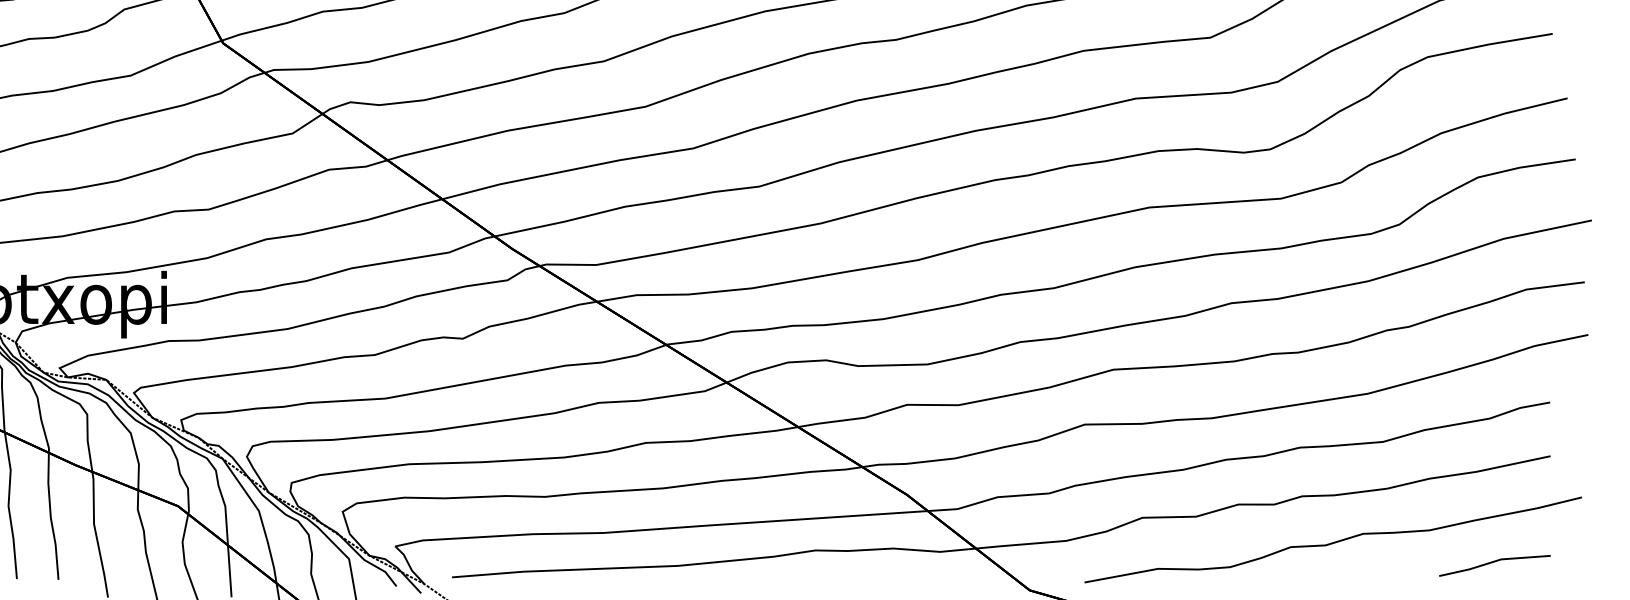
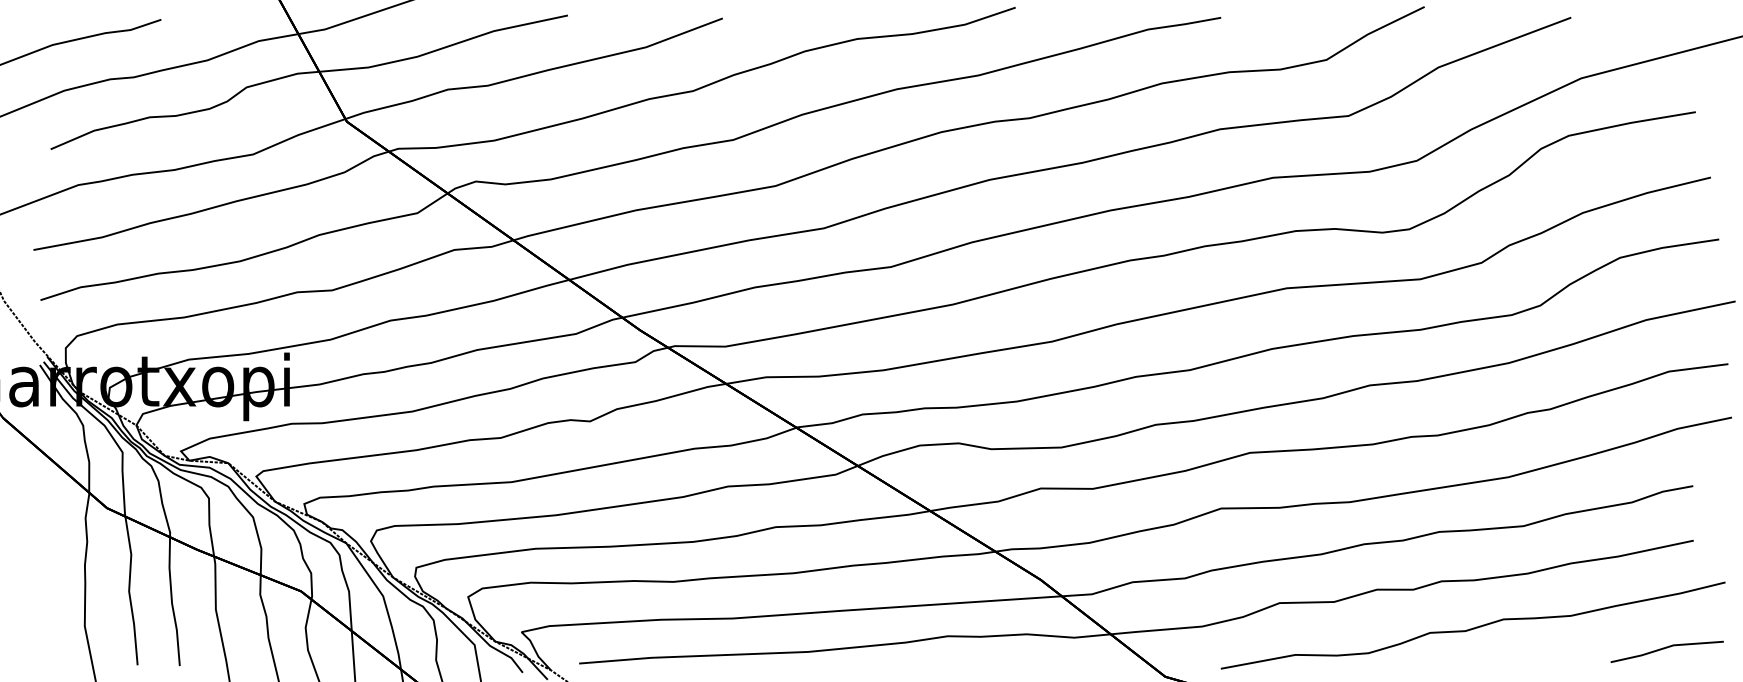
part: (1494, 565) -> (1666, 651), moved

